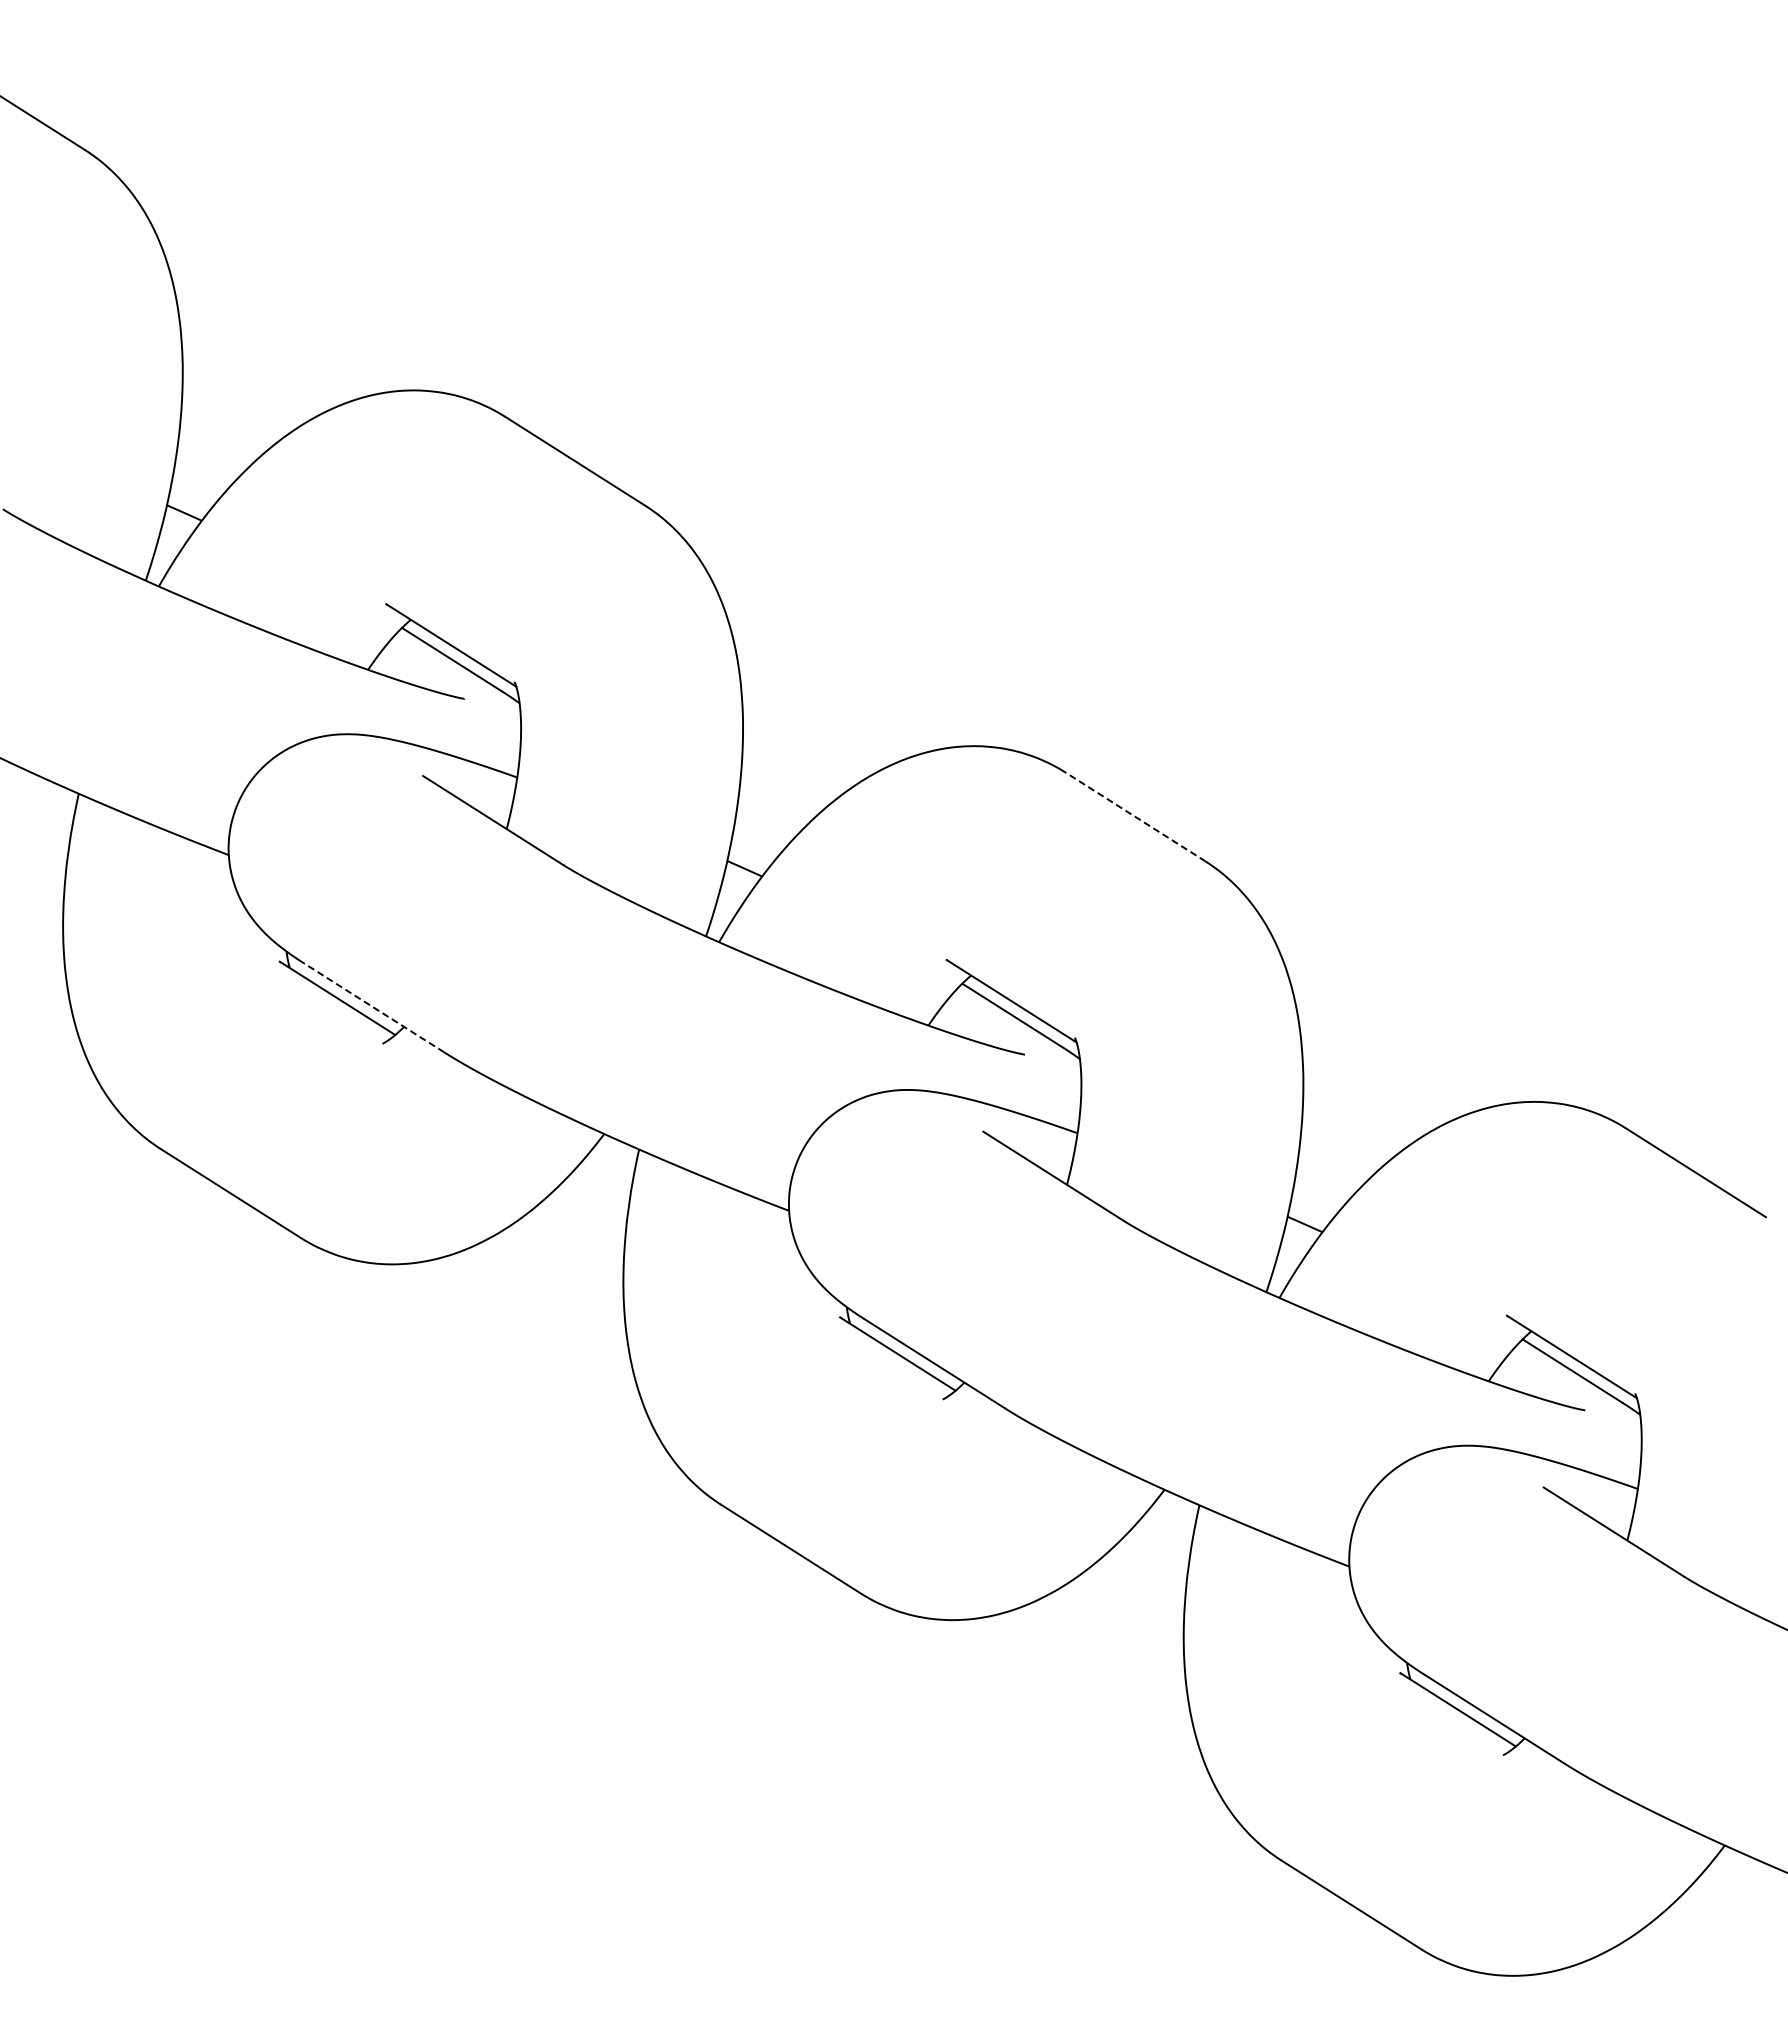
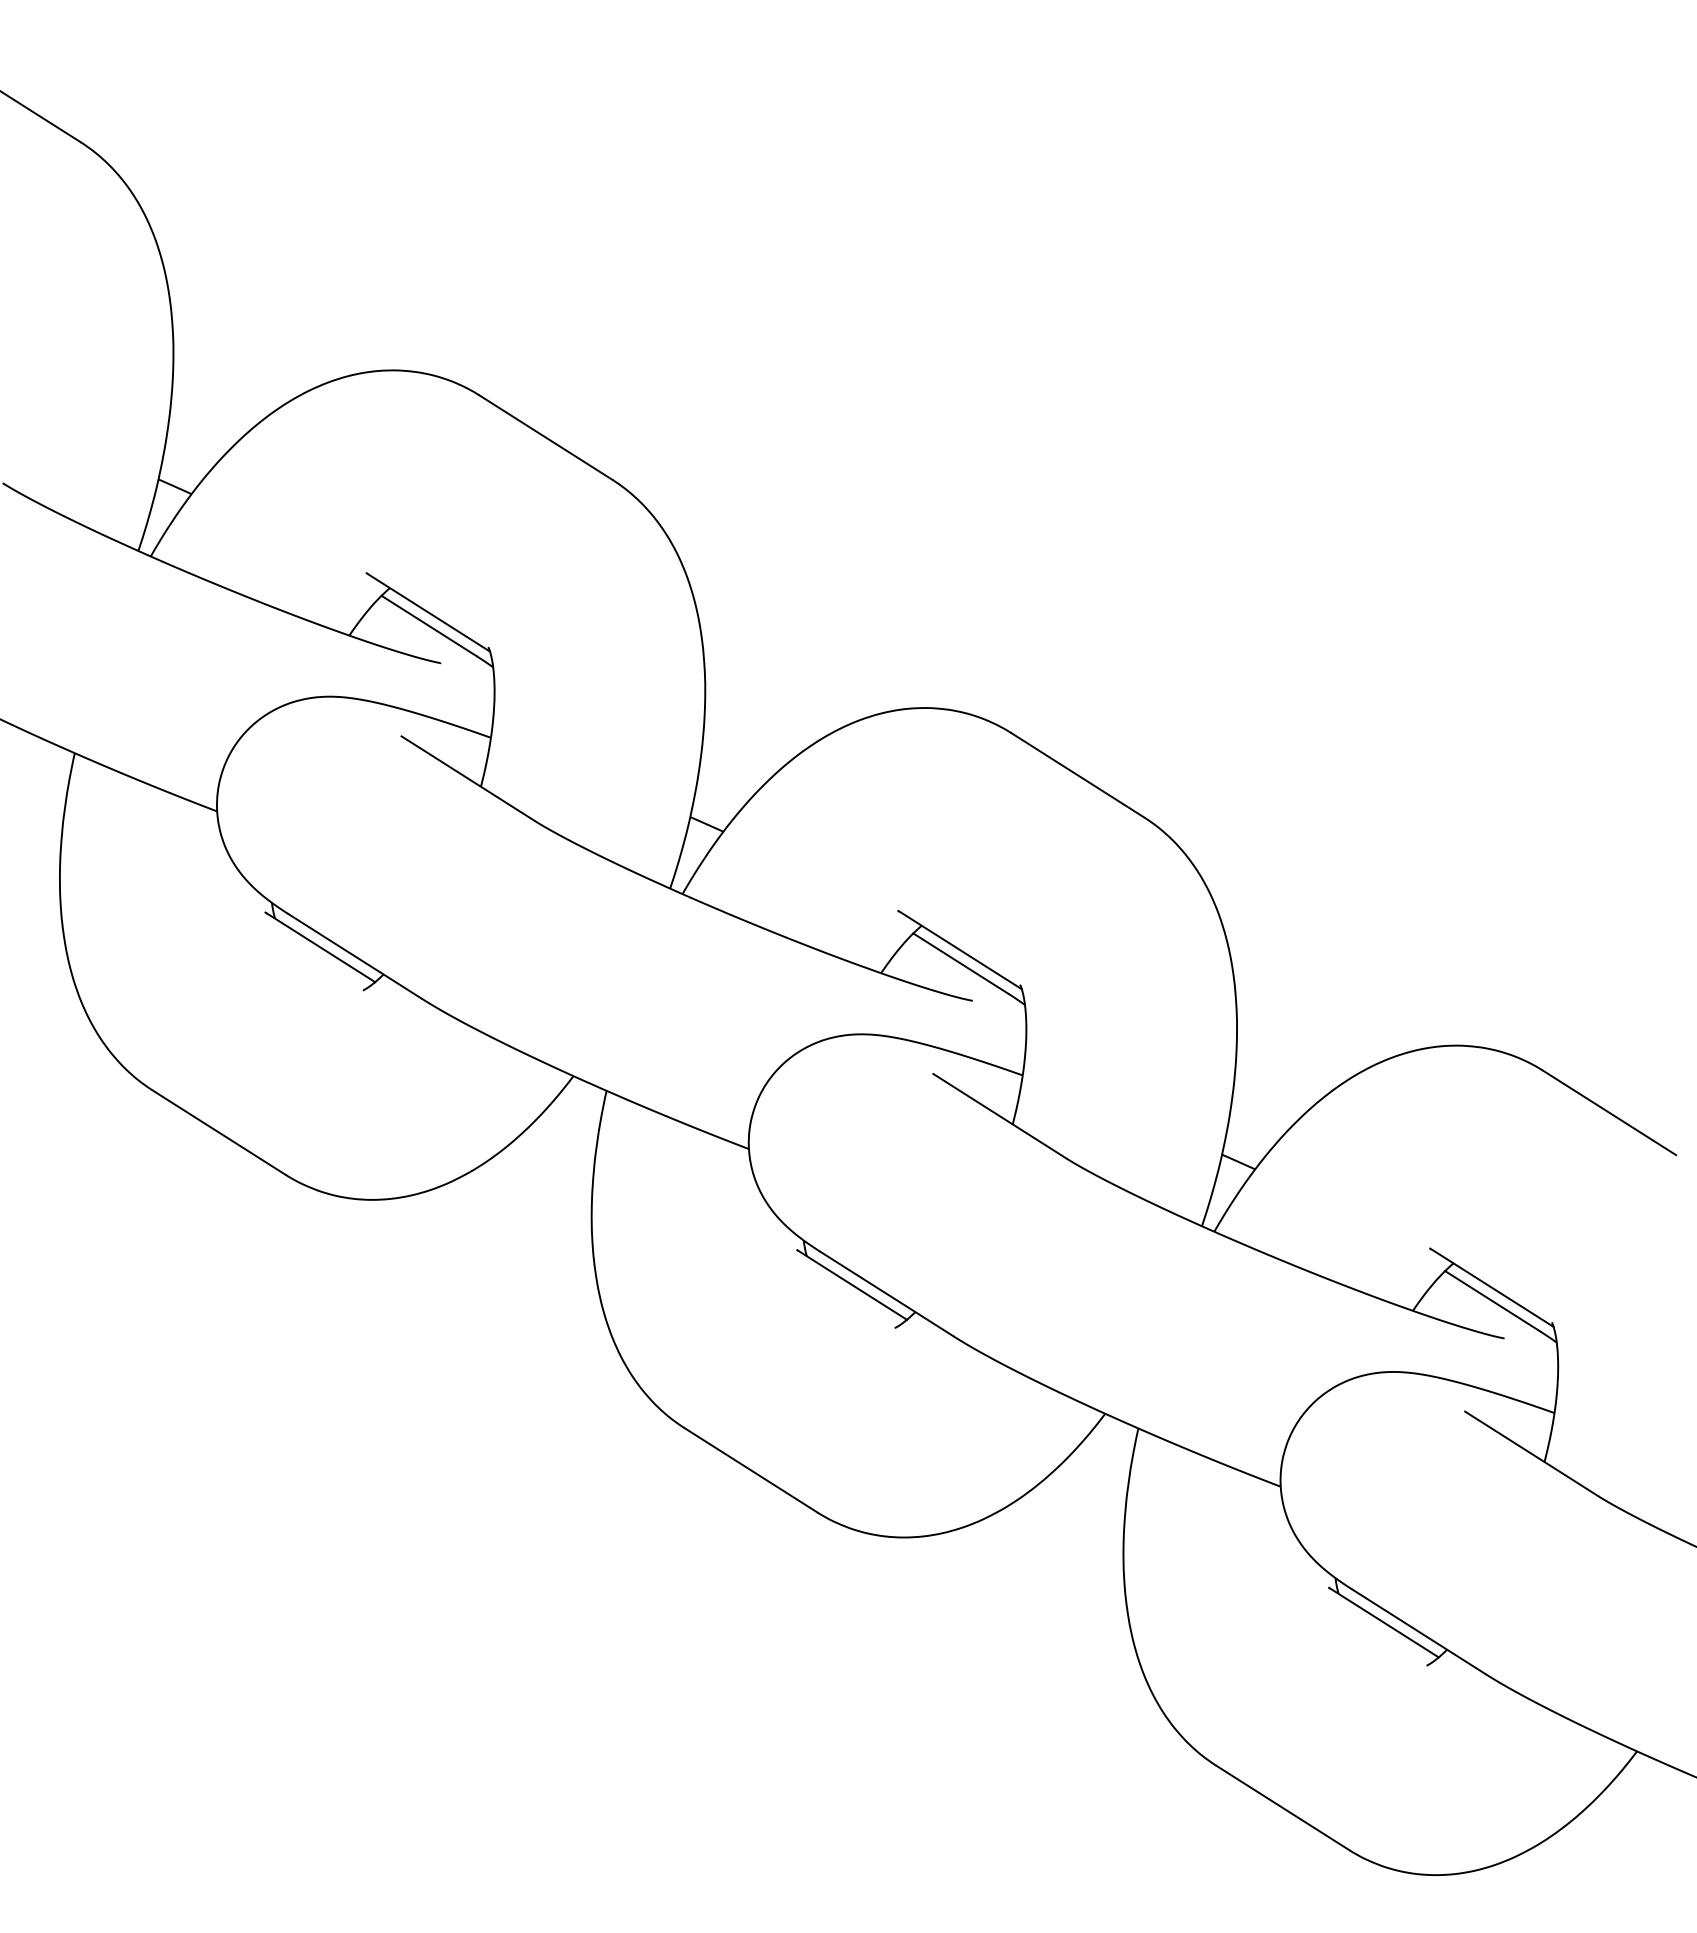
line: (1135, 817) -> (1077, 775), dashed -> solid
line: (374, 1007) -> (355, 956), dashed -> solid

